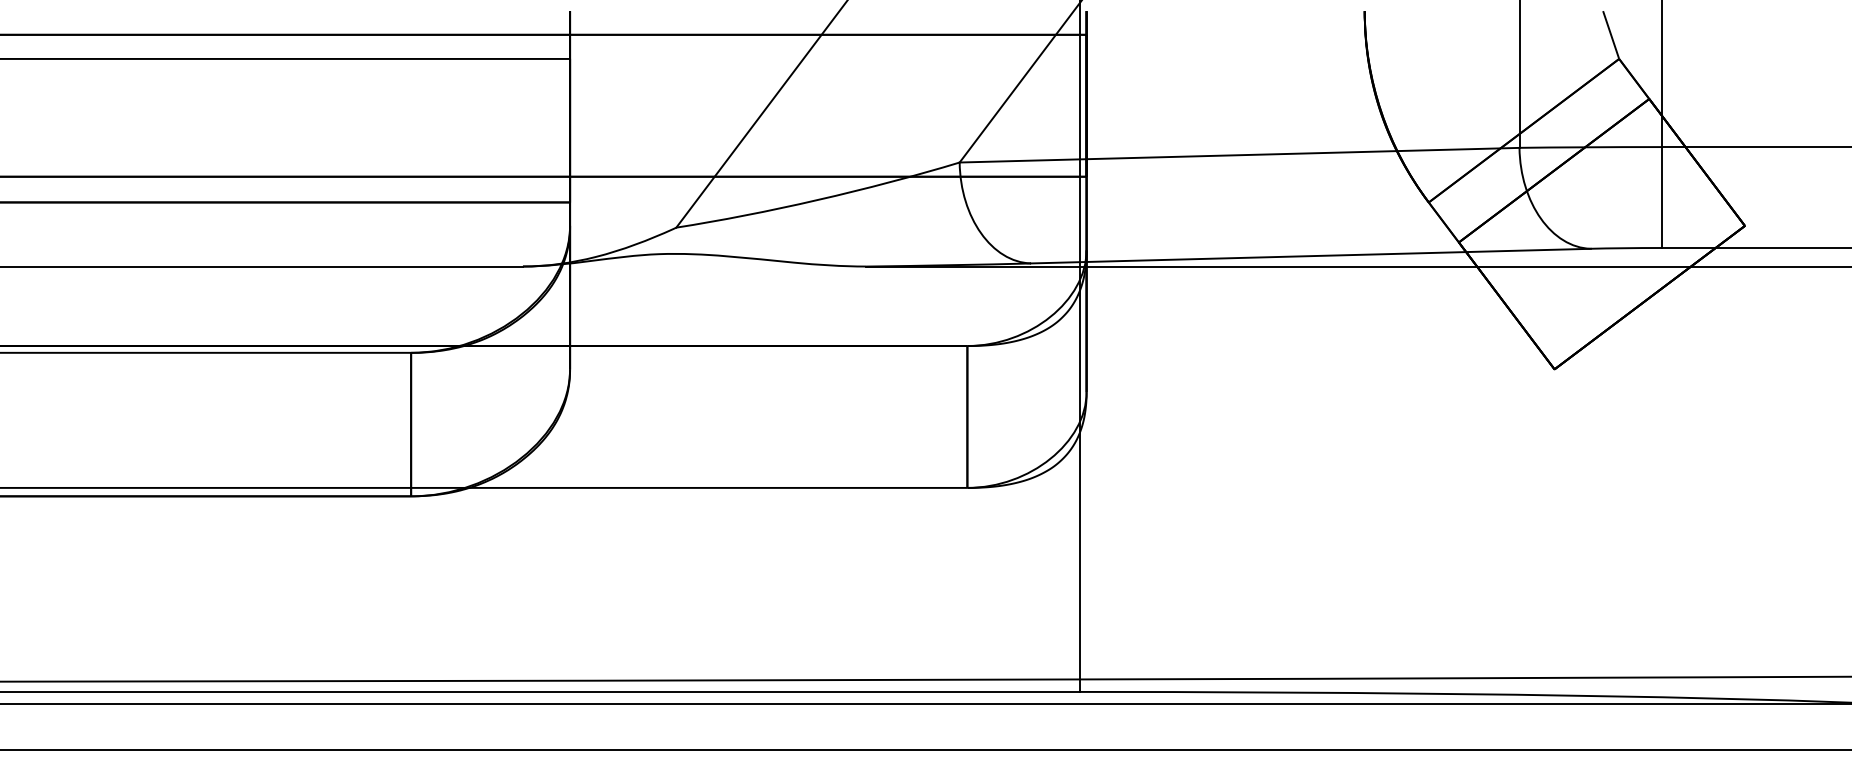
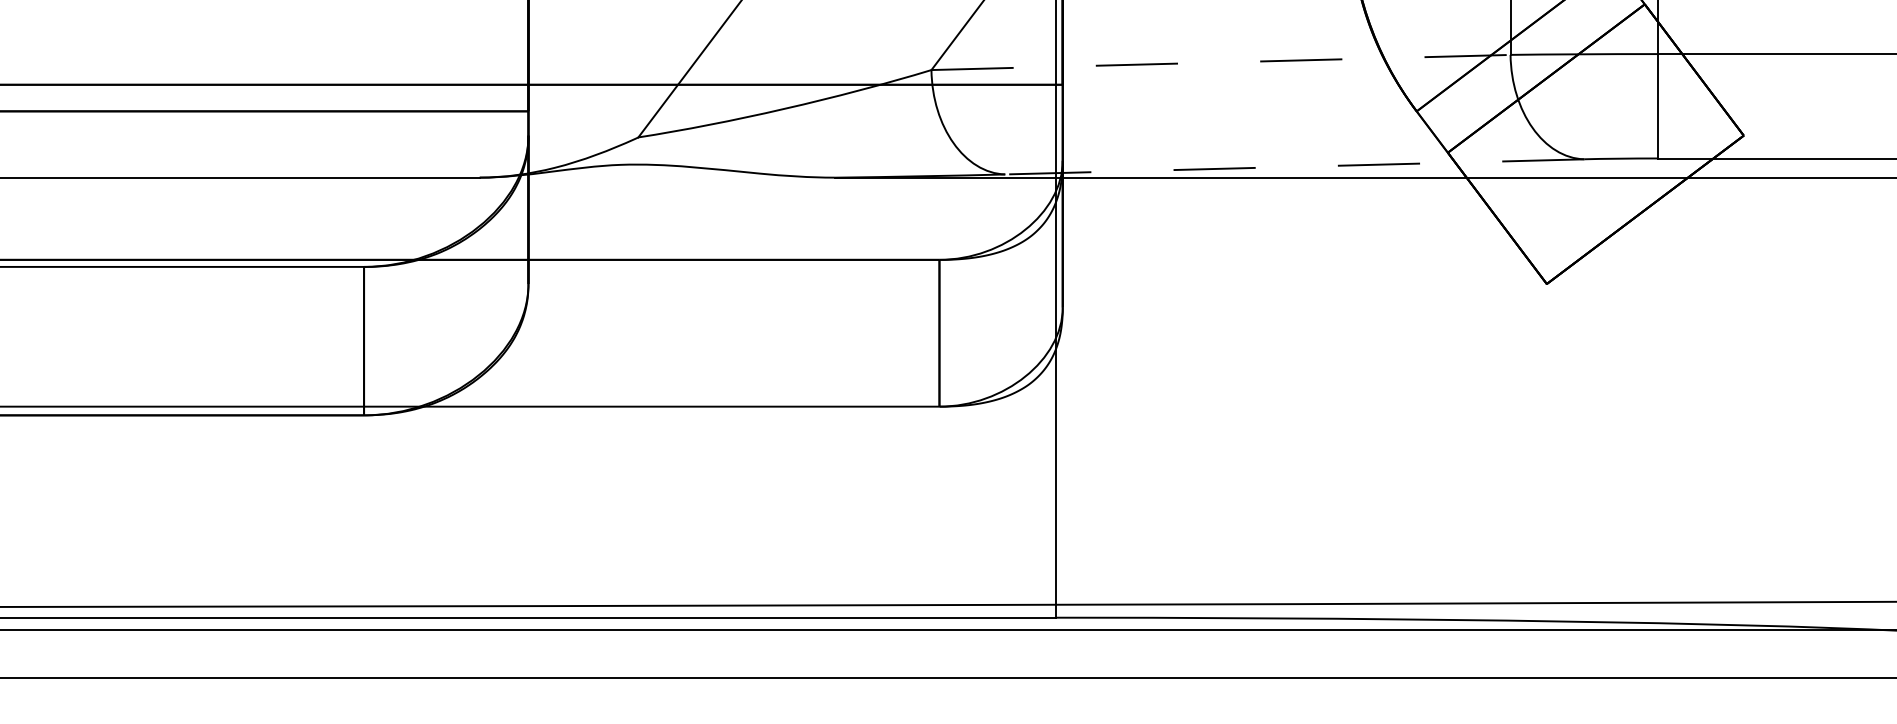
line: (1240, 155) -> (1221, 62), solid -> dashed
line: (1310, 256) -> (1294, 167), solid -> dashed

